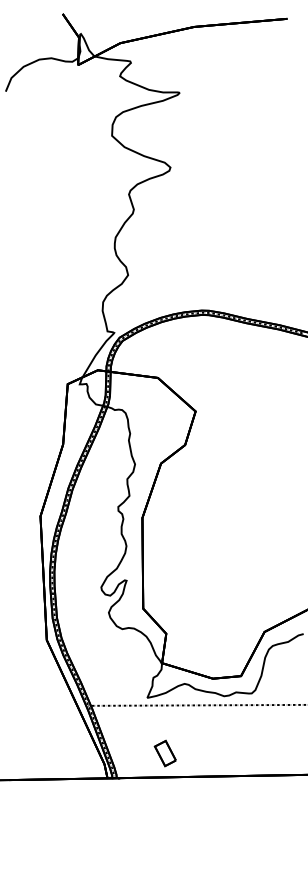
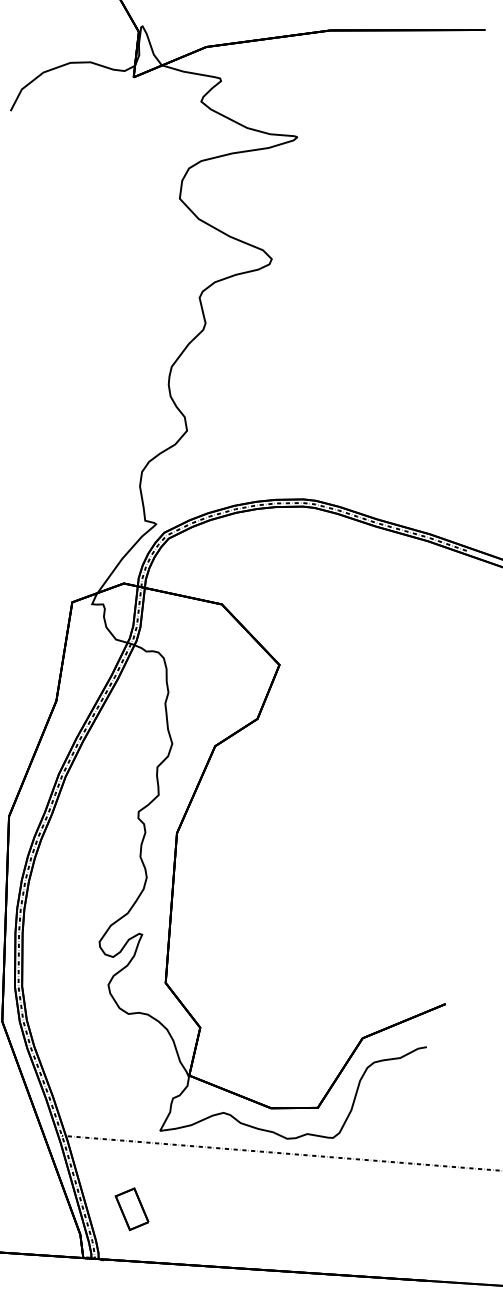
part: (164, 753) -> (130, 1209), moved

